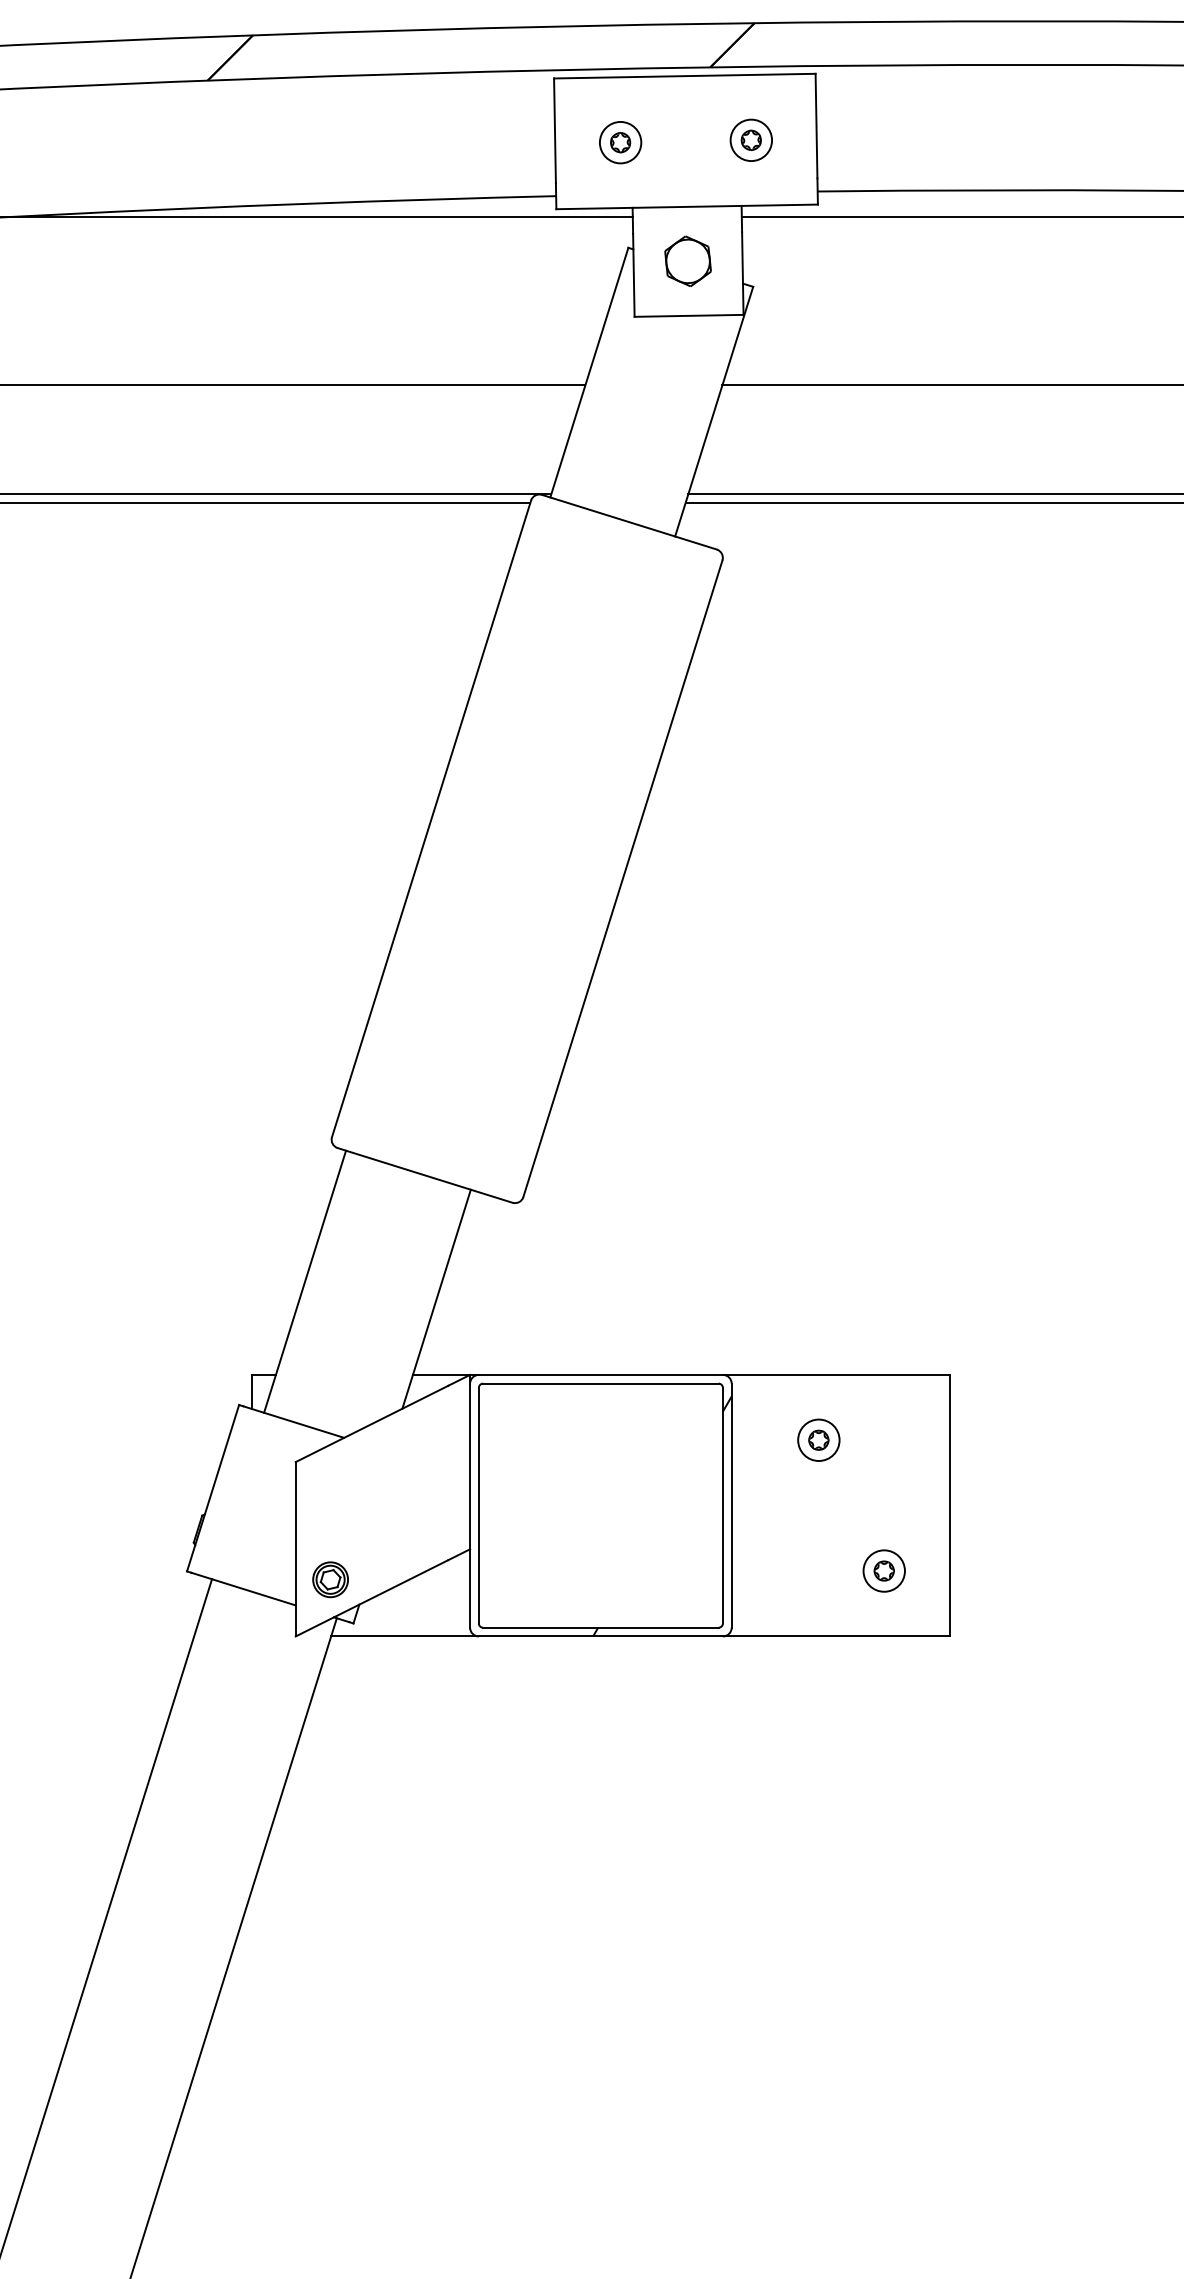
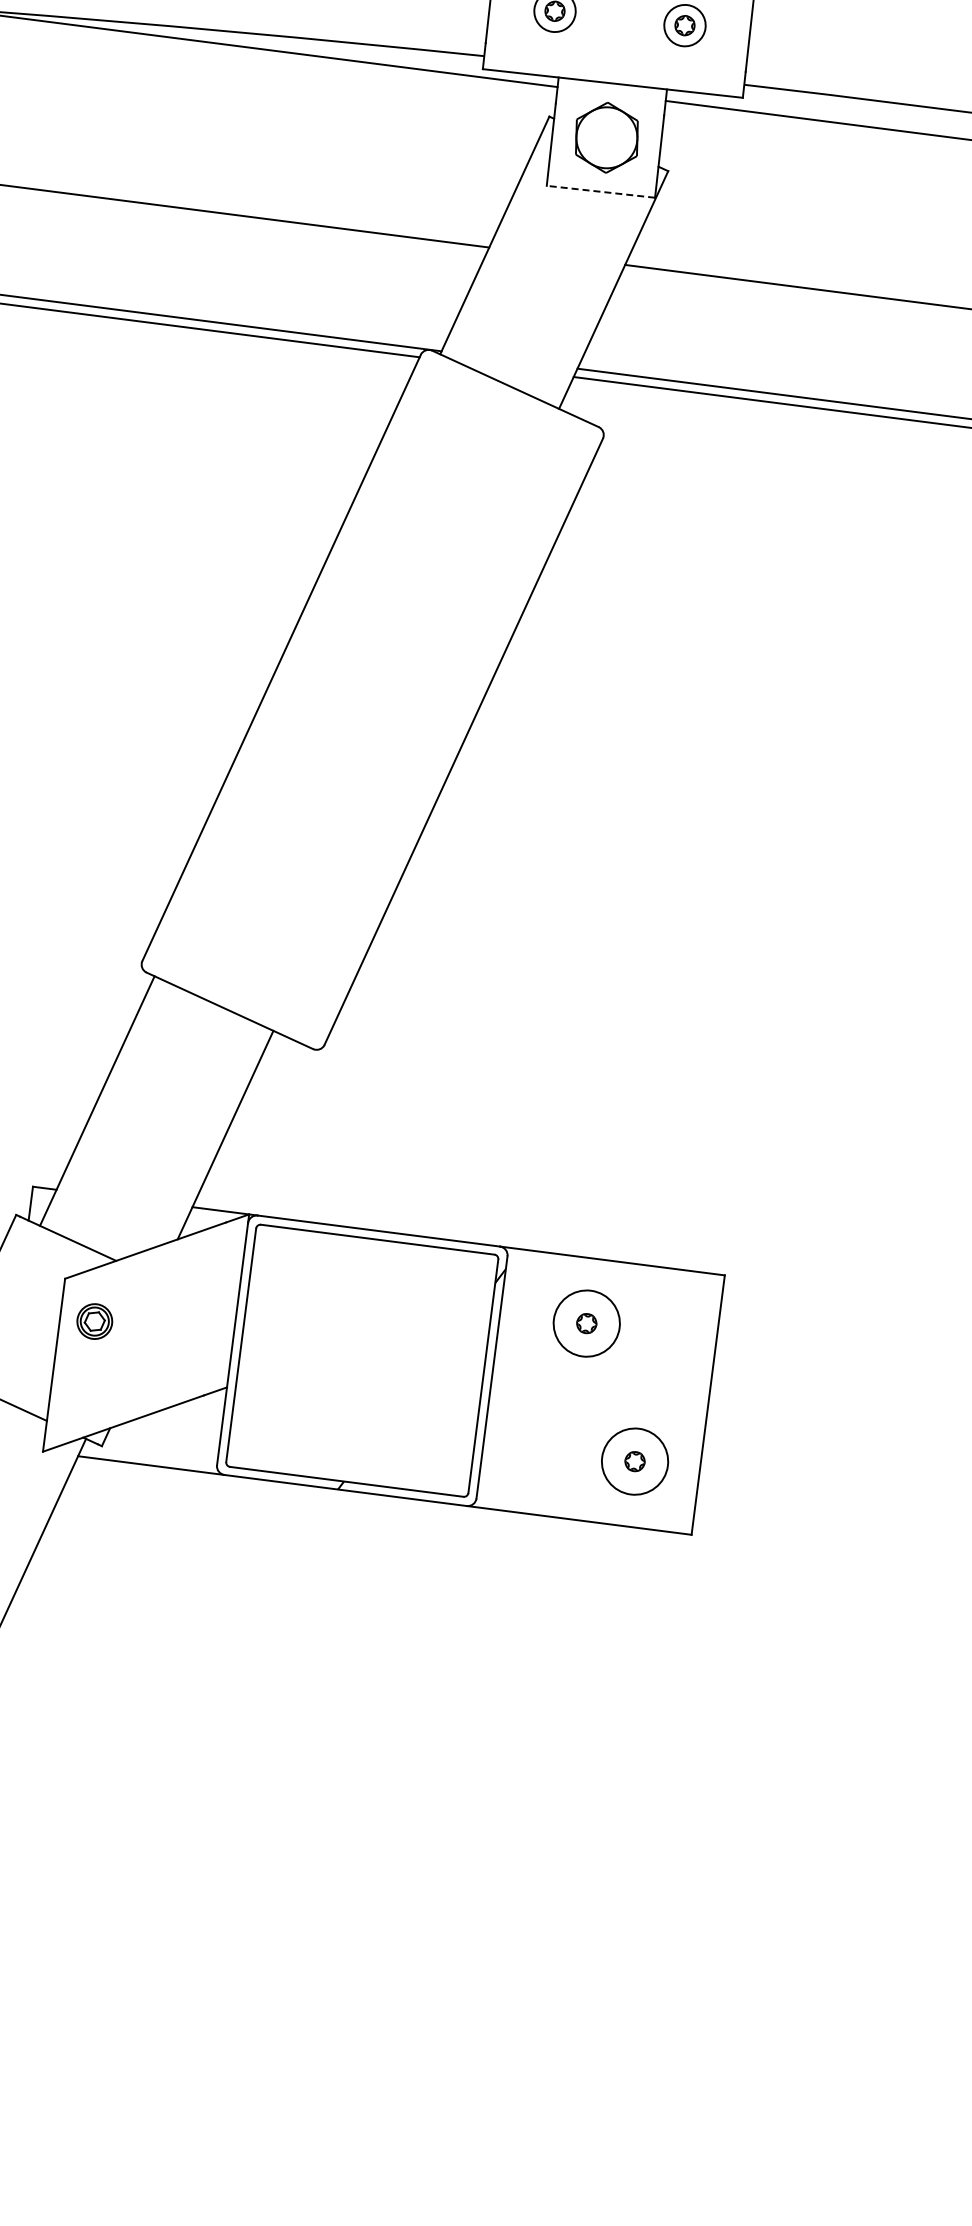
part: (687, 260) -> (606, 136), size x1.4
line: (688, 315) -> (600, 191), solid -> dashed
circle: (818, 1439) -> (586, 1322), size x1.6
circle: (883, 1570) -> (634, 1460), size x1.6
part: (330, 1579) -> (94, 1321), moved

